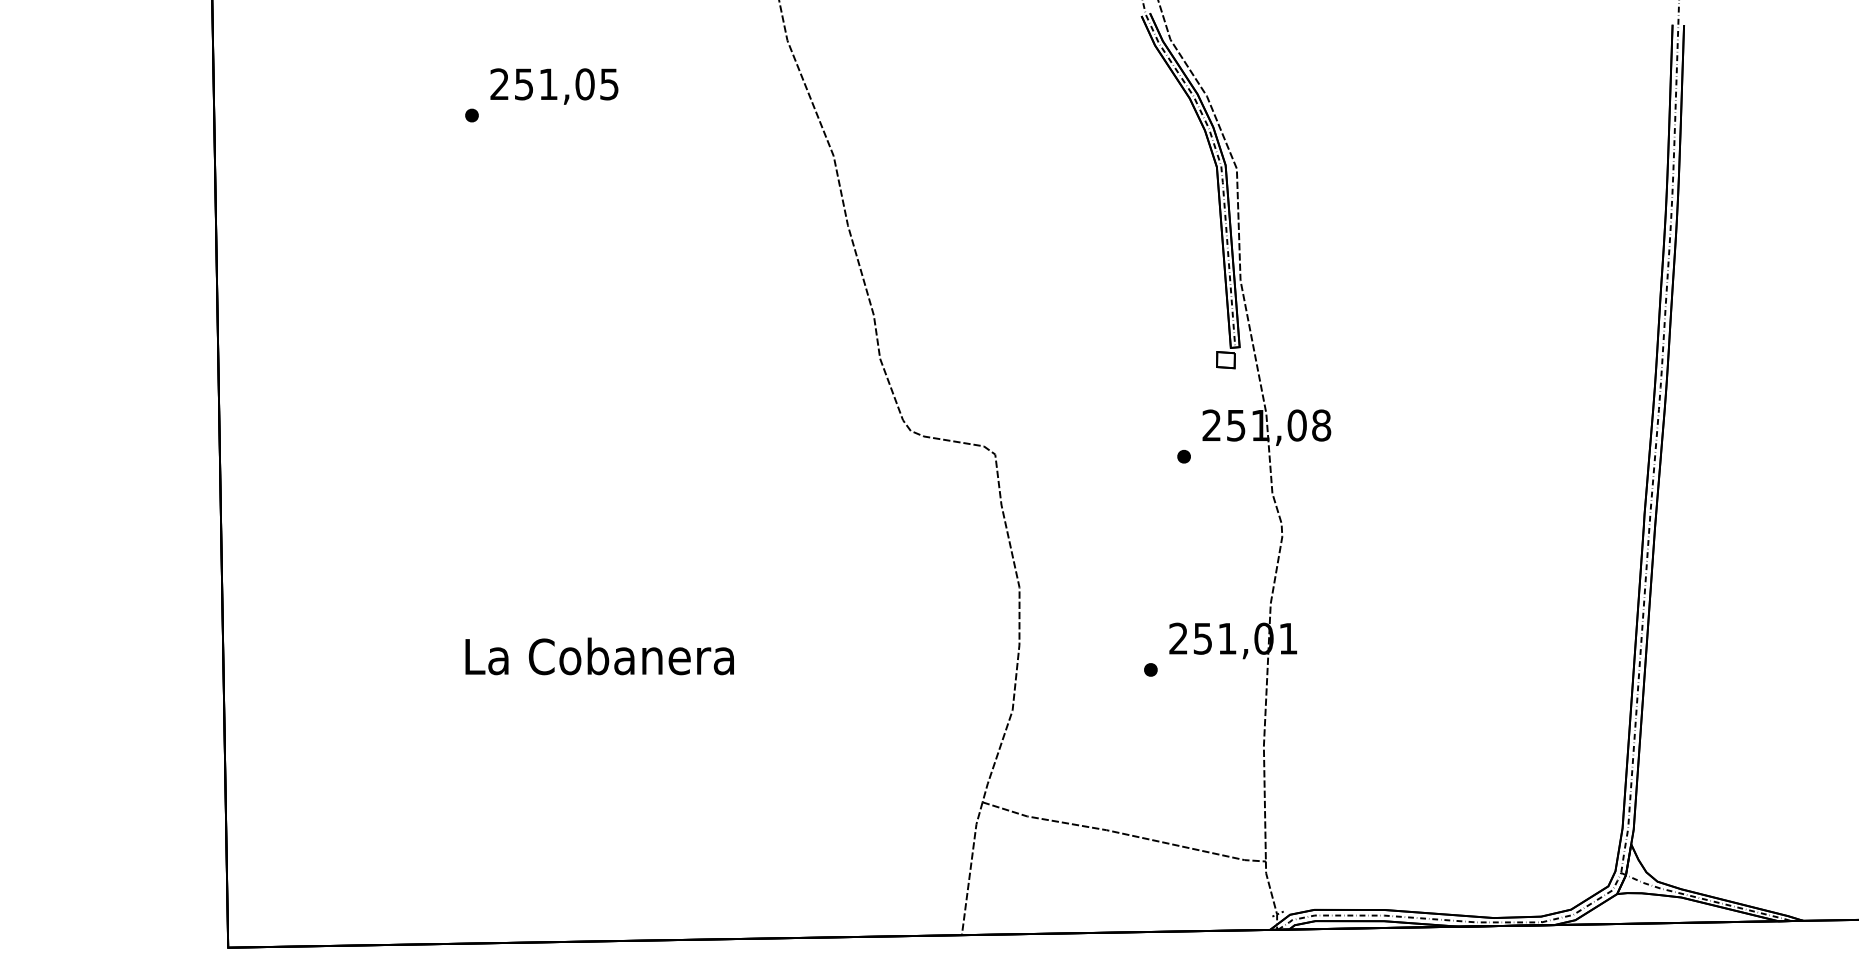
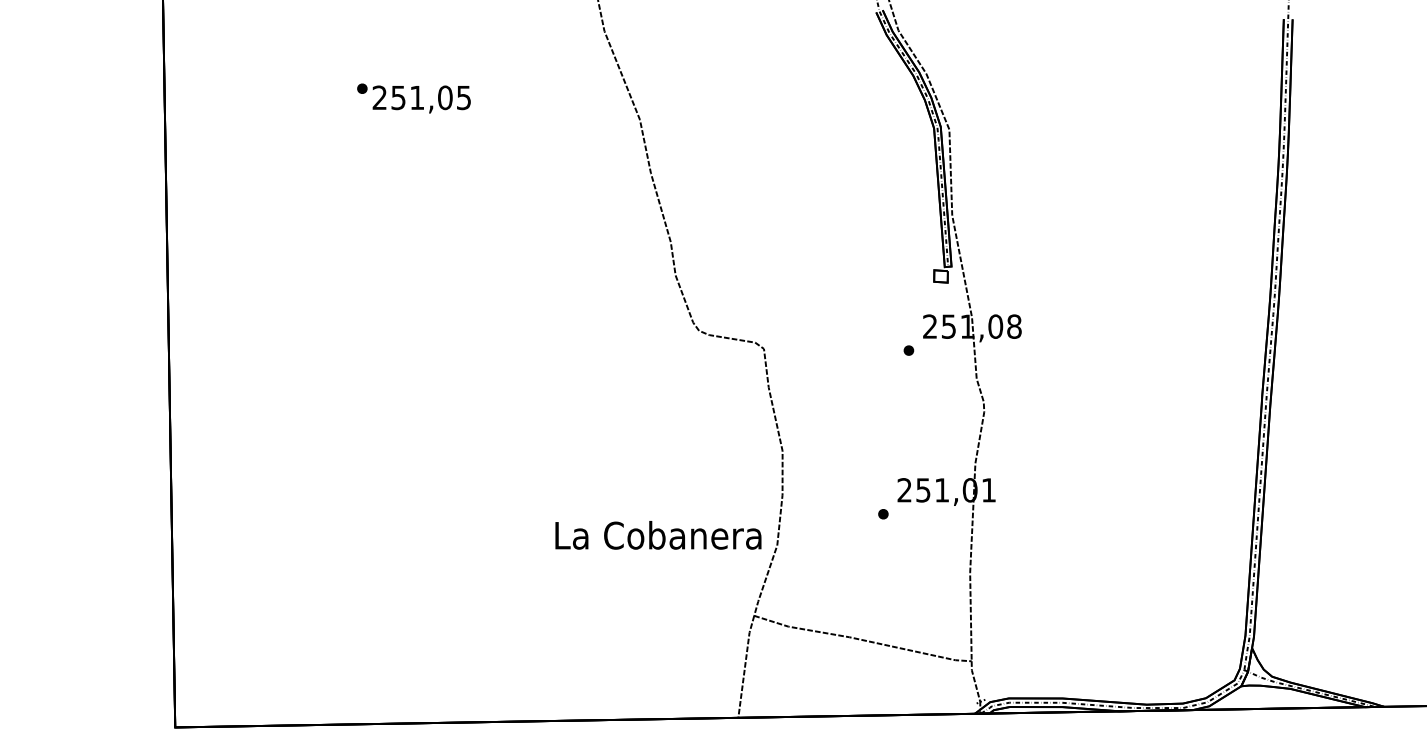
text: (554, 86) -> (421, 99), moved
text: (599, 656) -> (658, 535), moved

